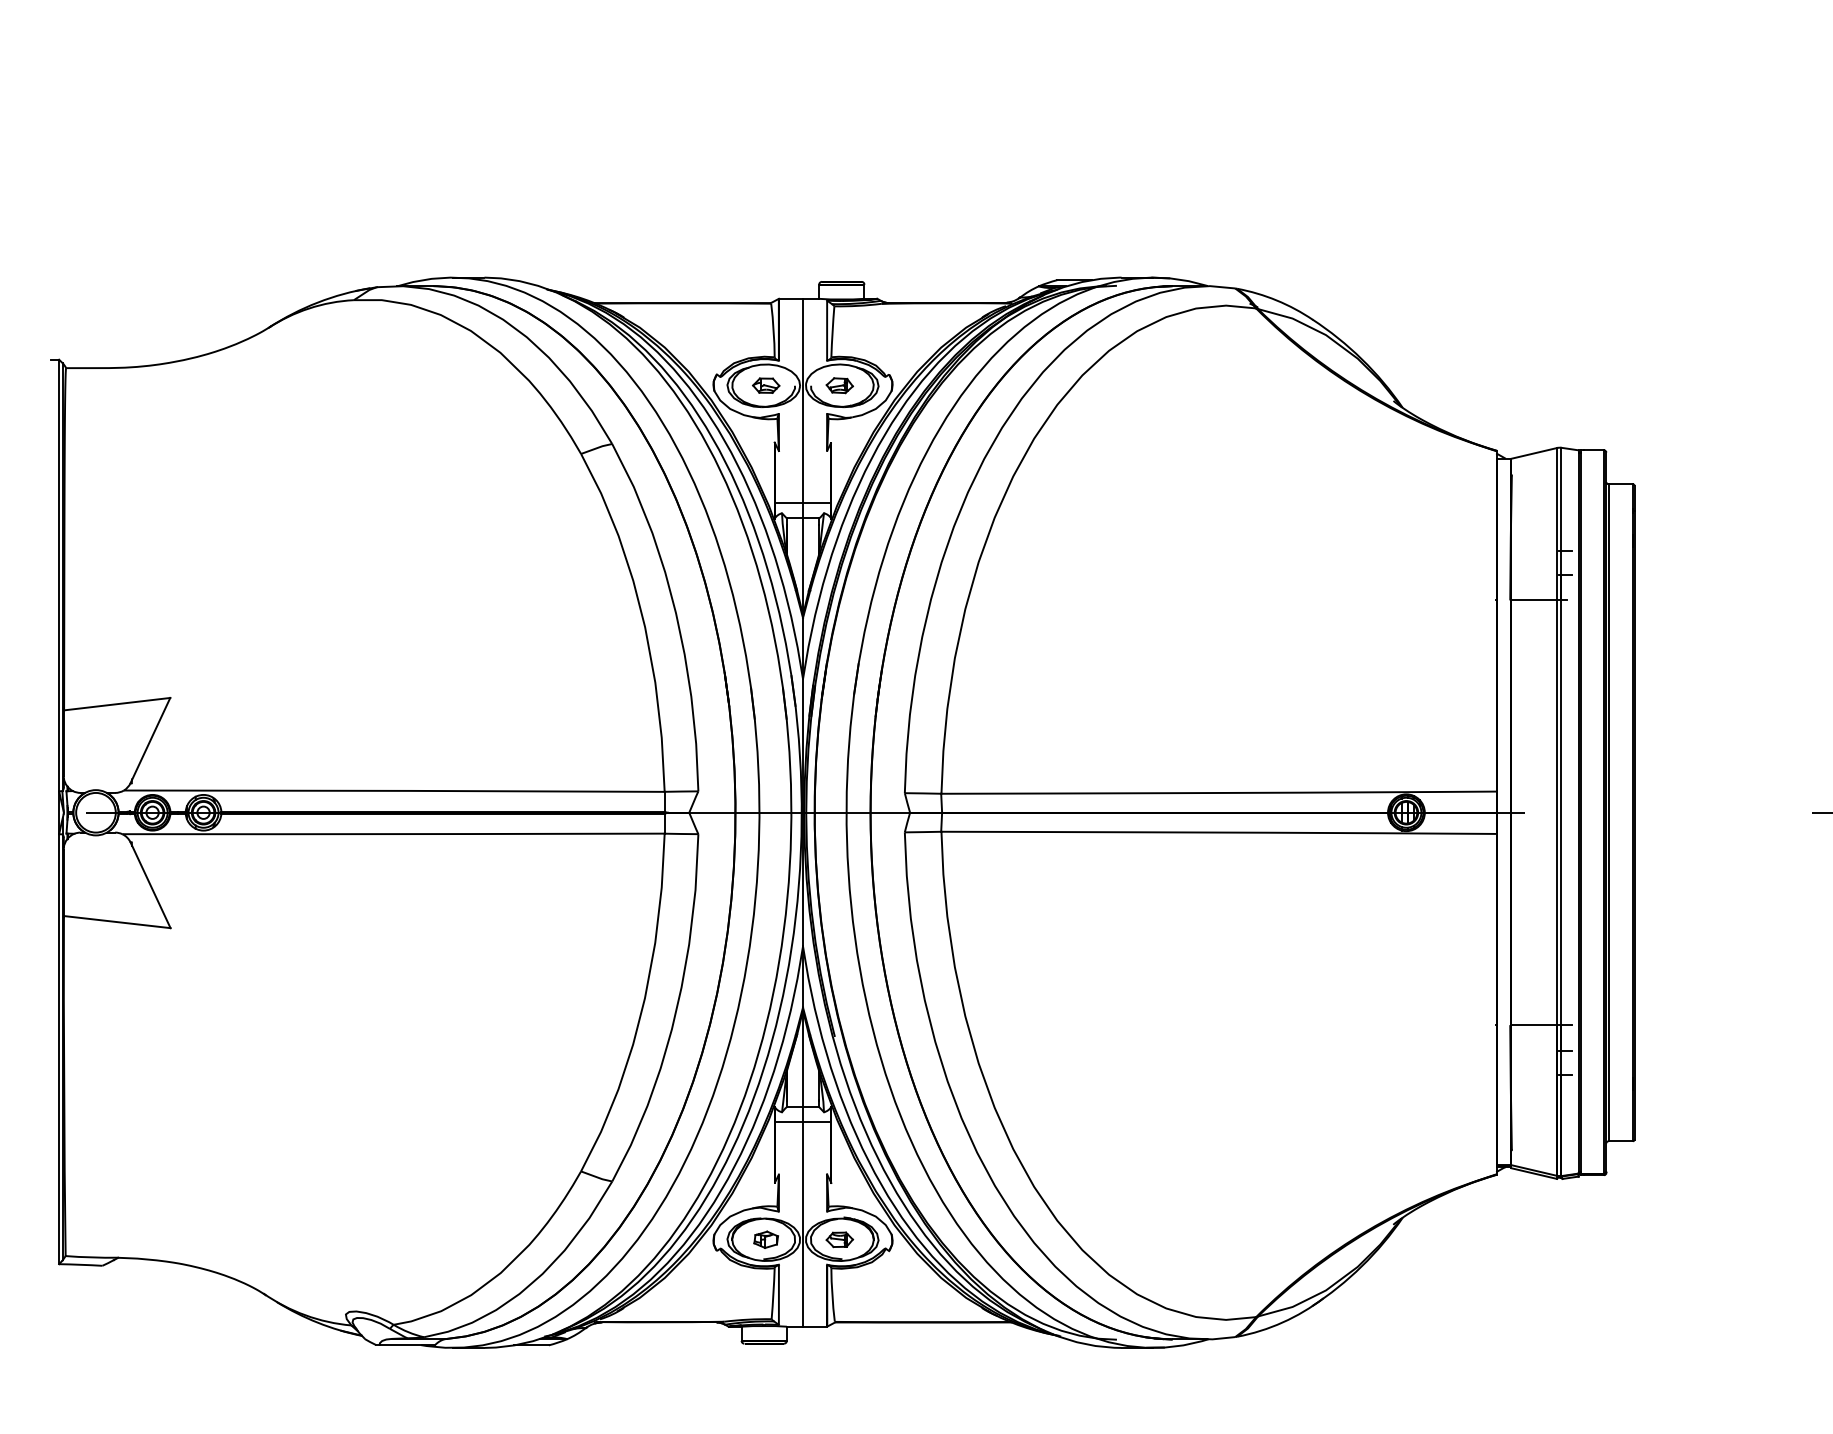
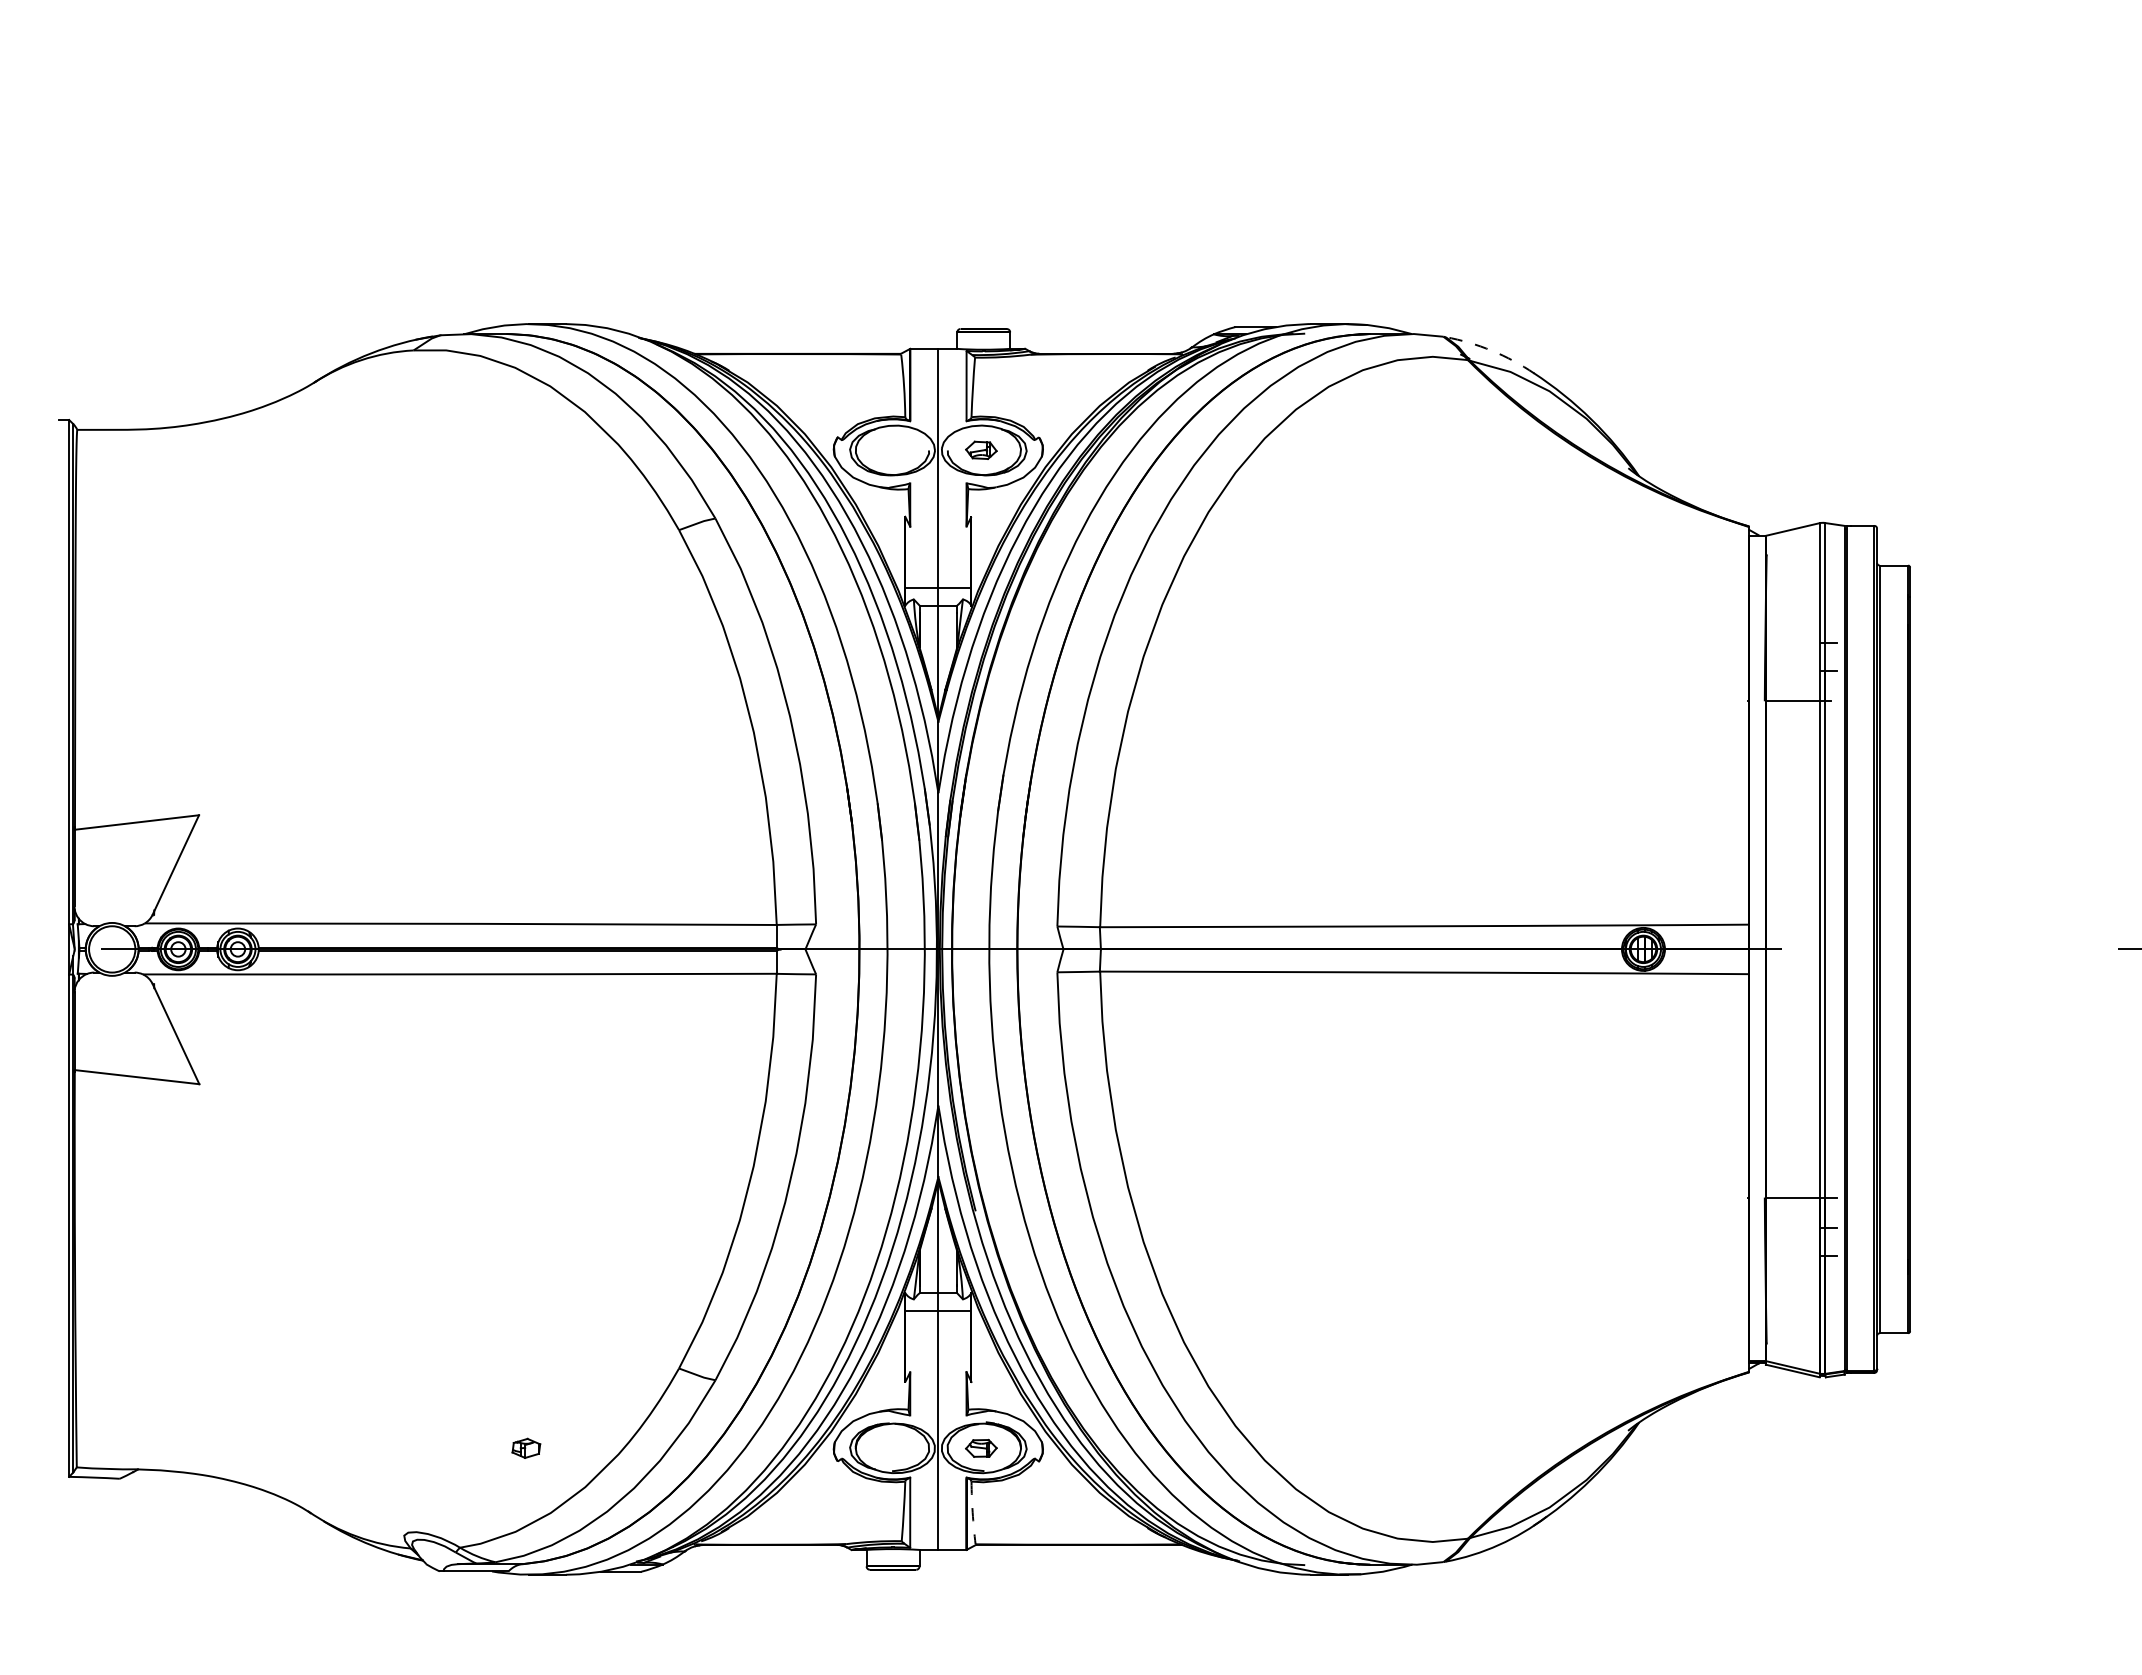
arc: (1276, 300) -> (1491, 350), solid -> dashed
part: (766, 385) -> (895, 450), removed
part: (766, 1239) -> (526, 1447), moved
arc: (832, 1294) -> (972, 1512), solid -> dashed

